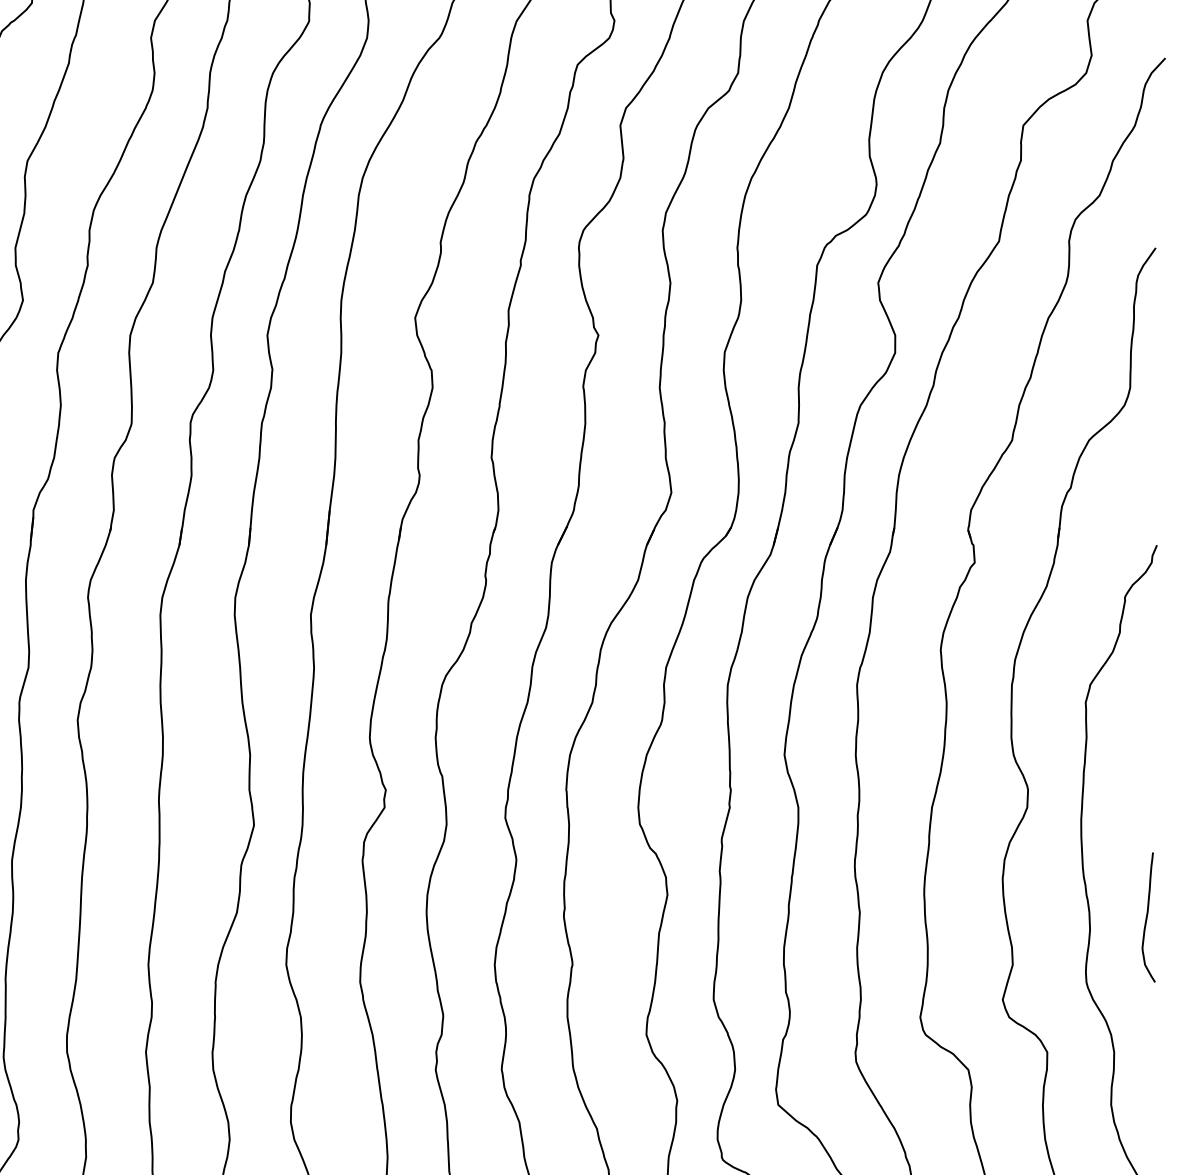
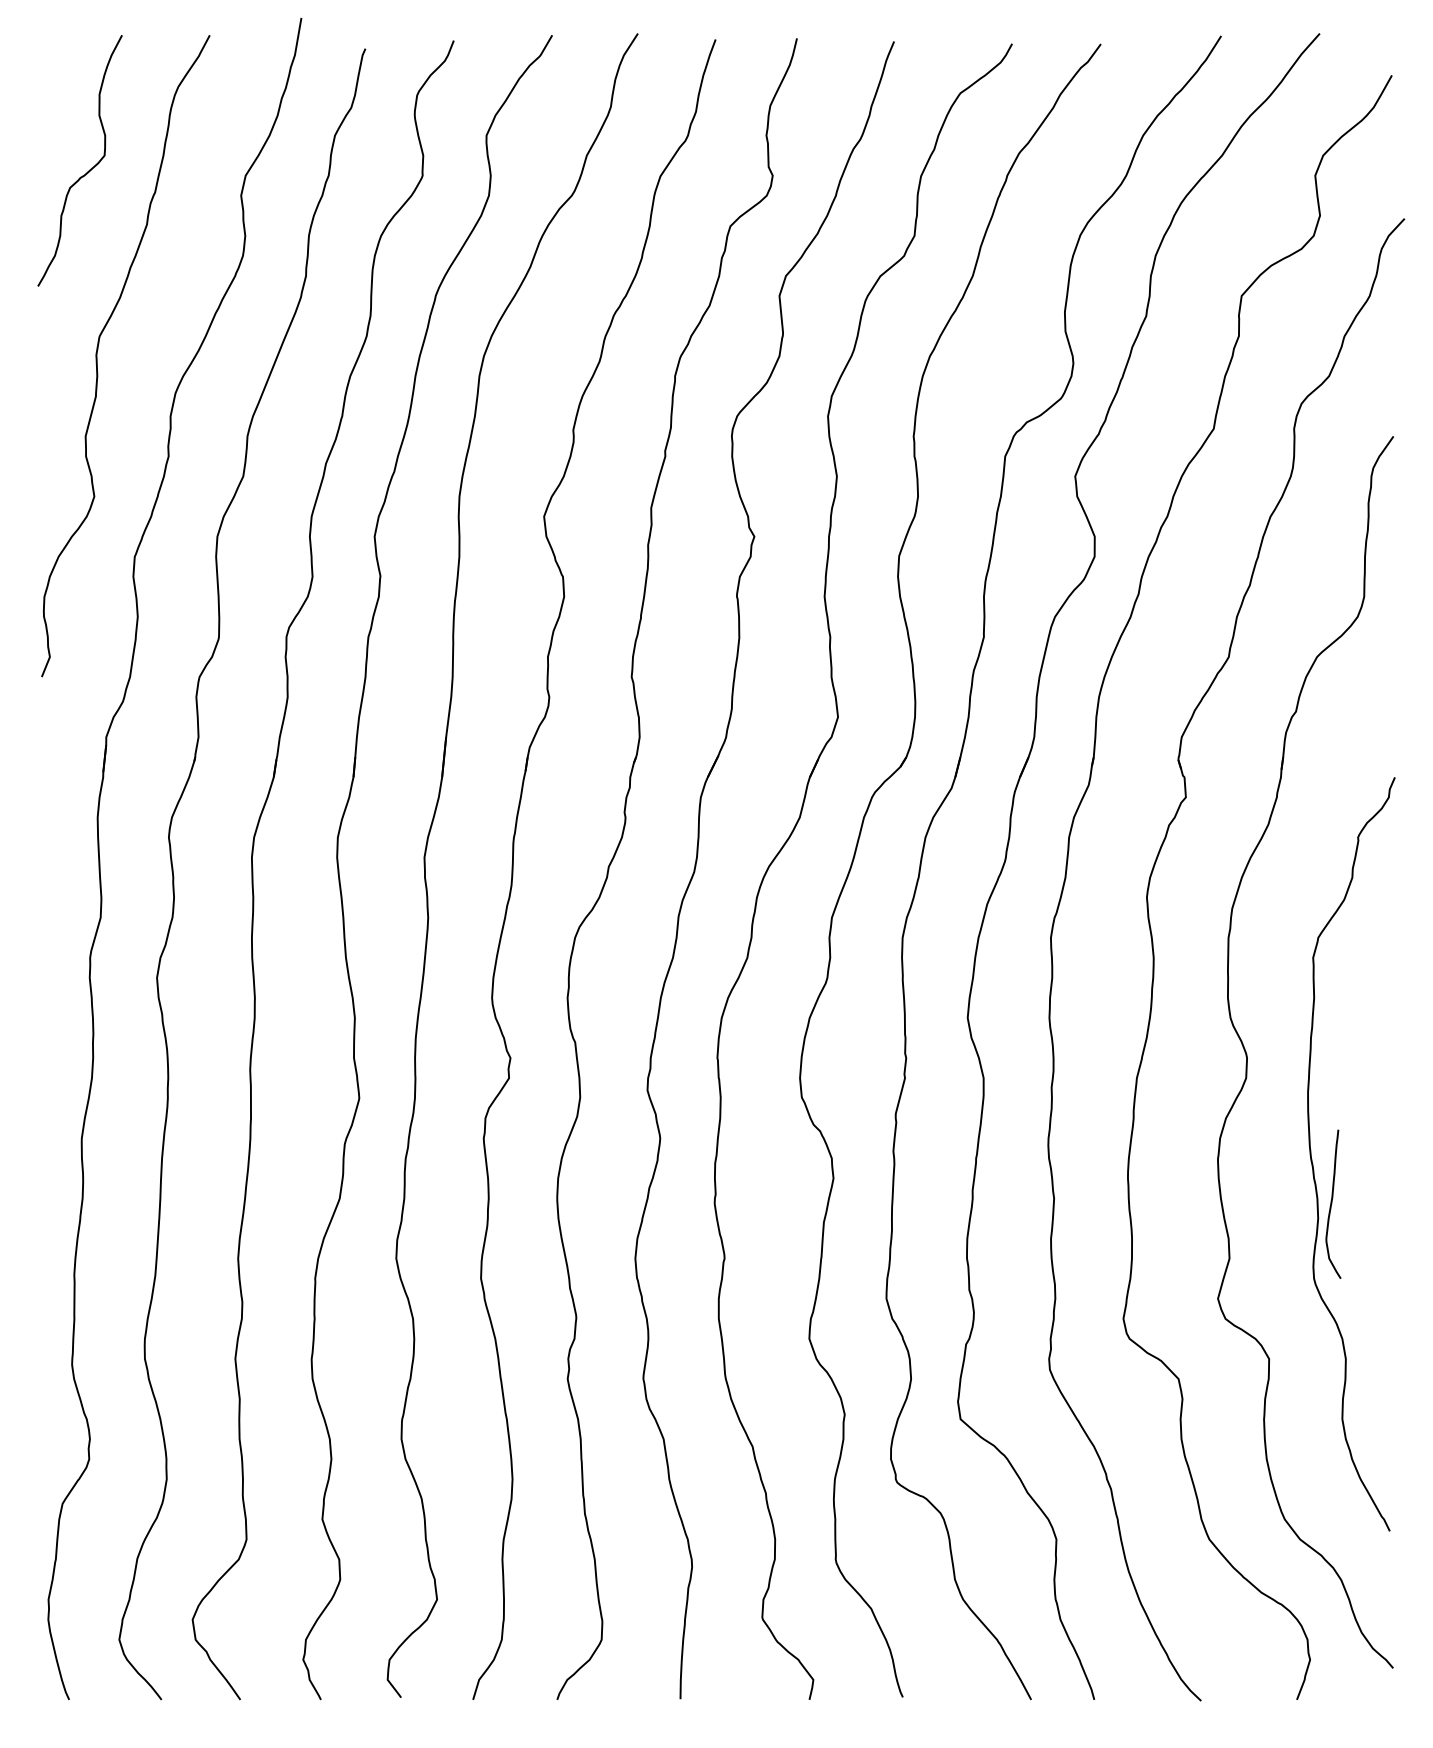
curve: (1147, 916) -> (1332, 1203), moved

